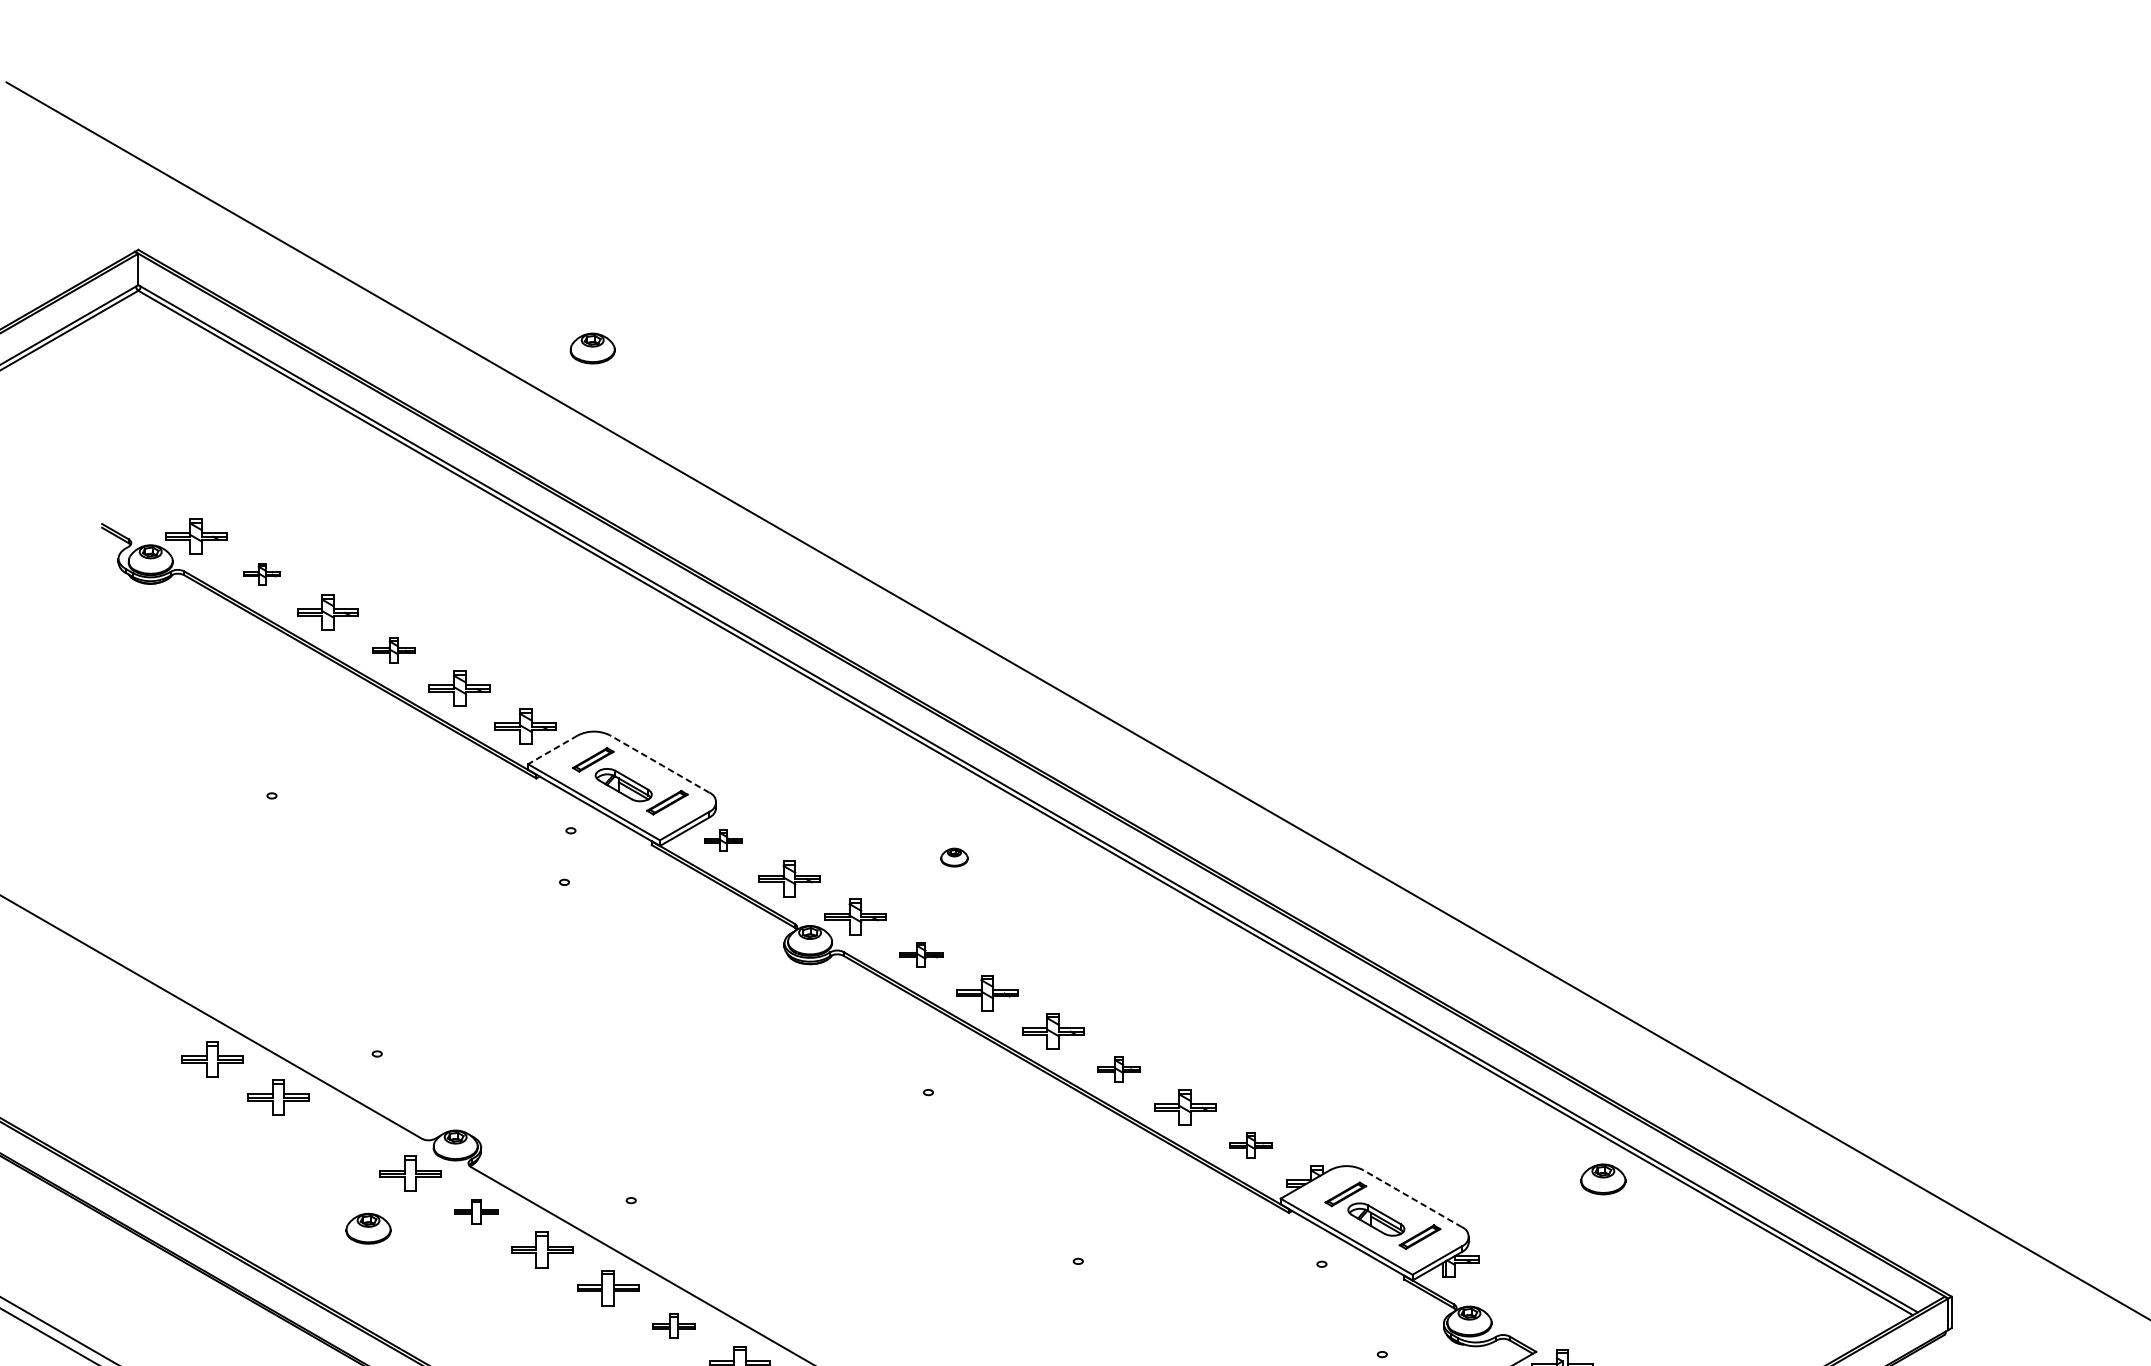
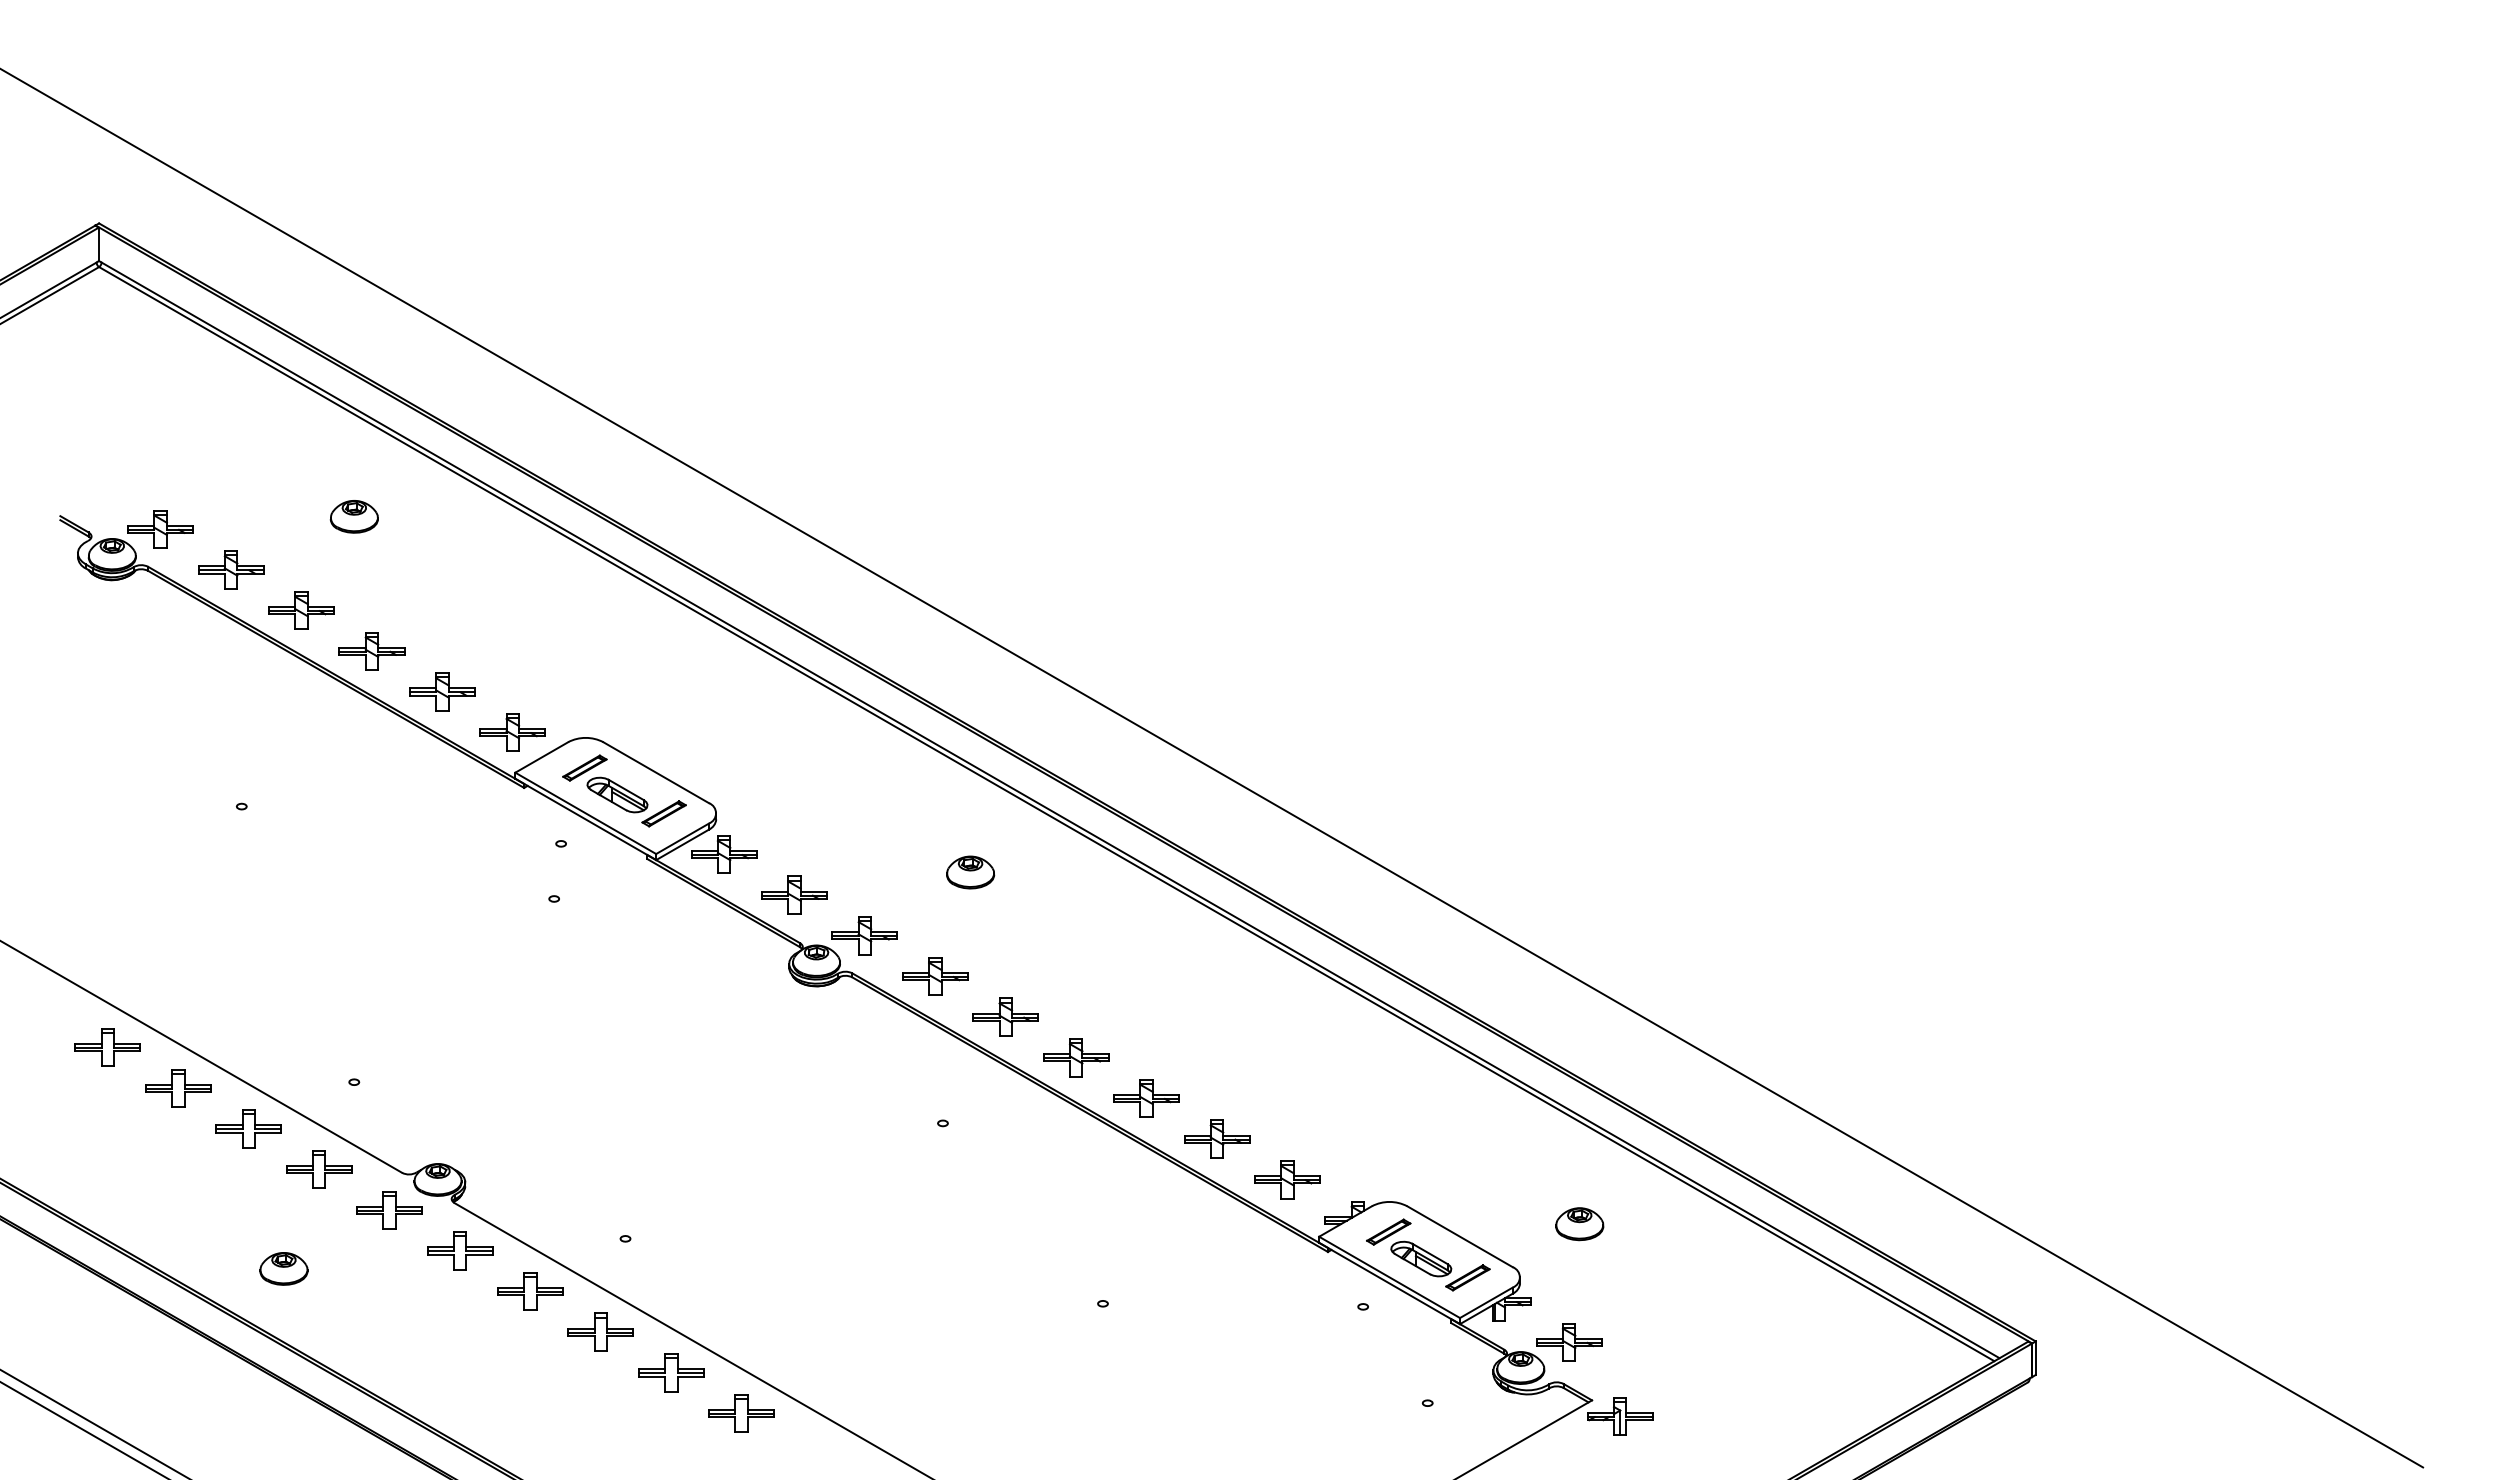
part: (591, 348) -> (353, 516), moved
part: (262, 573) -> (231, 569), size x1.67
part: (393, 650) -> (371, 651), size x1.43
line: (552, 749) -> (541, 757), dashed -> solid
line: (660, 763) -> (656, 772), dashed -> solid
part: (723, 840) -> (724, 854), size x1.67
part: (954, 857) -> (970, 872), size x1.67
part: (921, 954) -> (935, 976), size x1.43
part: (146, 1021) -> (107, 1047), added
part: (1119, 1069) -> (1146, 1098), size x1.43
part: (344, 1135) -> (319, 1169), added
part: (1251, 1145) -> (1287, 1179), size x1.43
part: (1603, 1179) -> (1579, 1224), moved
line: (1413, 1198) -> (1460, 1236), dashed -> solid
part: (476, 1211) -> (460, 1250), size x1.43
part: (368, 1228) -> (283, 1268), moved
part: (1515, 1297) -> (1569, 1342), added
part: (674, 1325) -> (671, 1372), size x1.43

